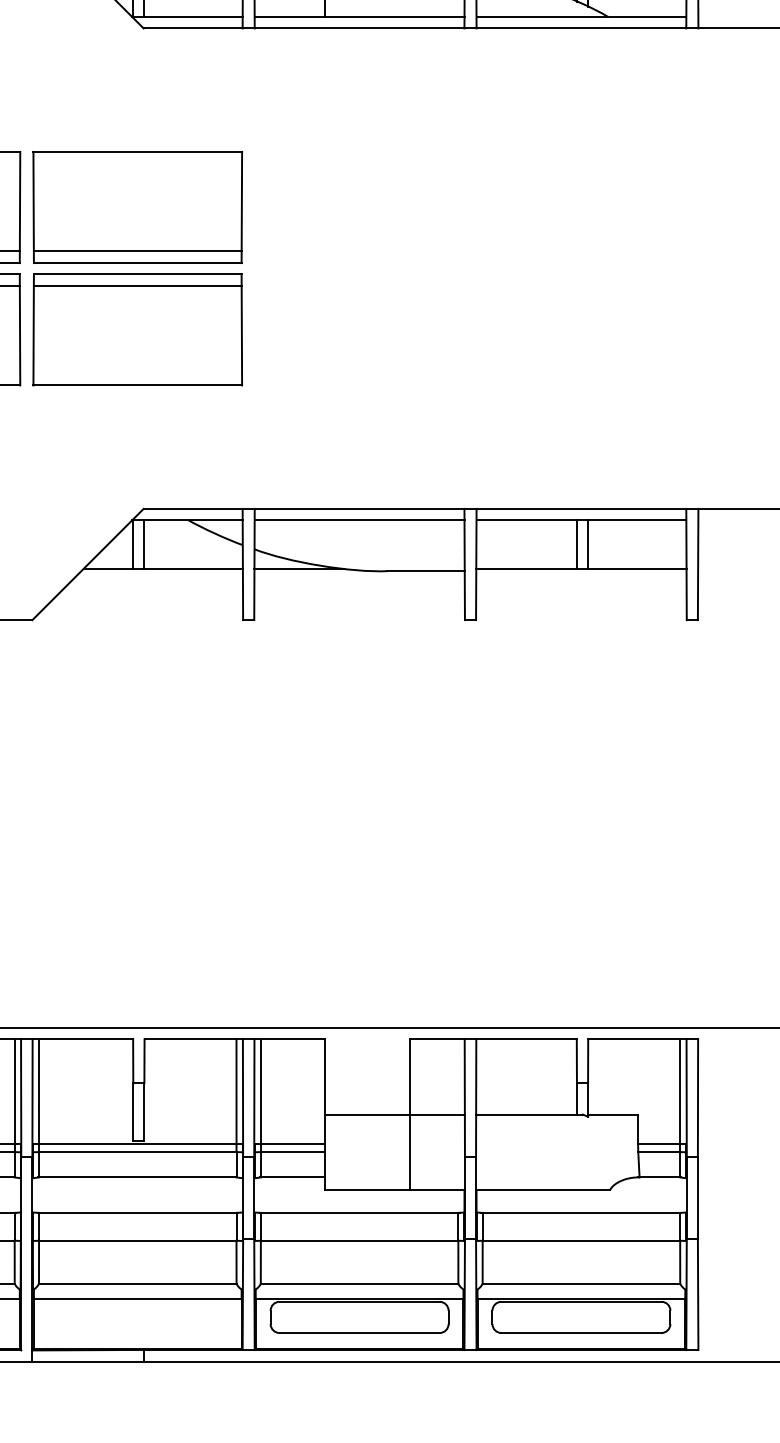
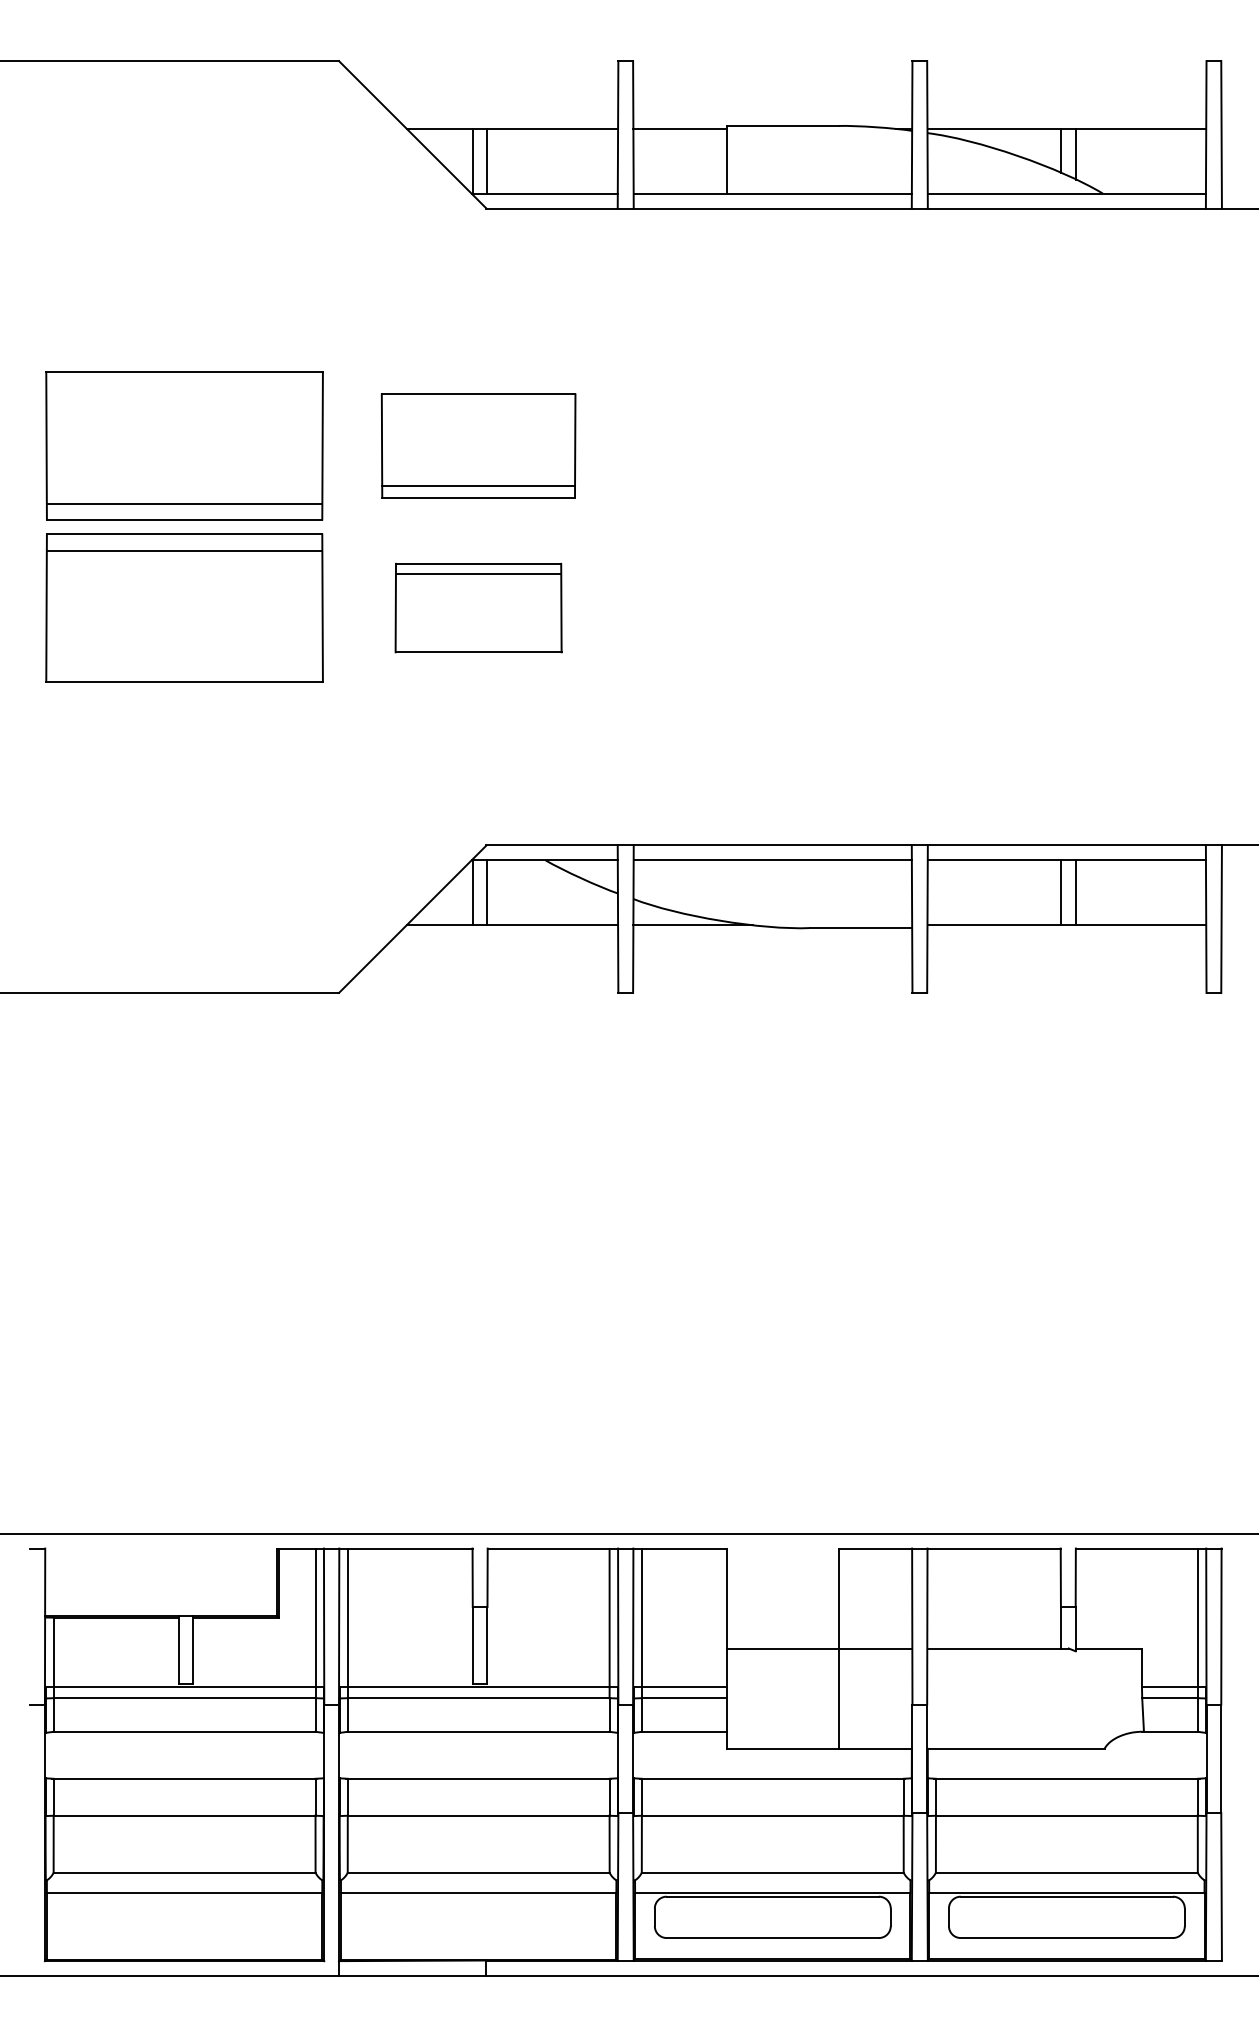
part: (137, 207) -> (478, 445), size x0.7
part: (137, 329) -> (478, 607), size x0.6

